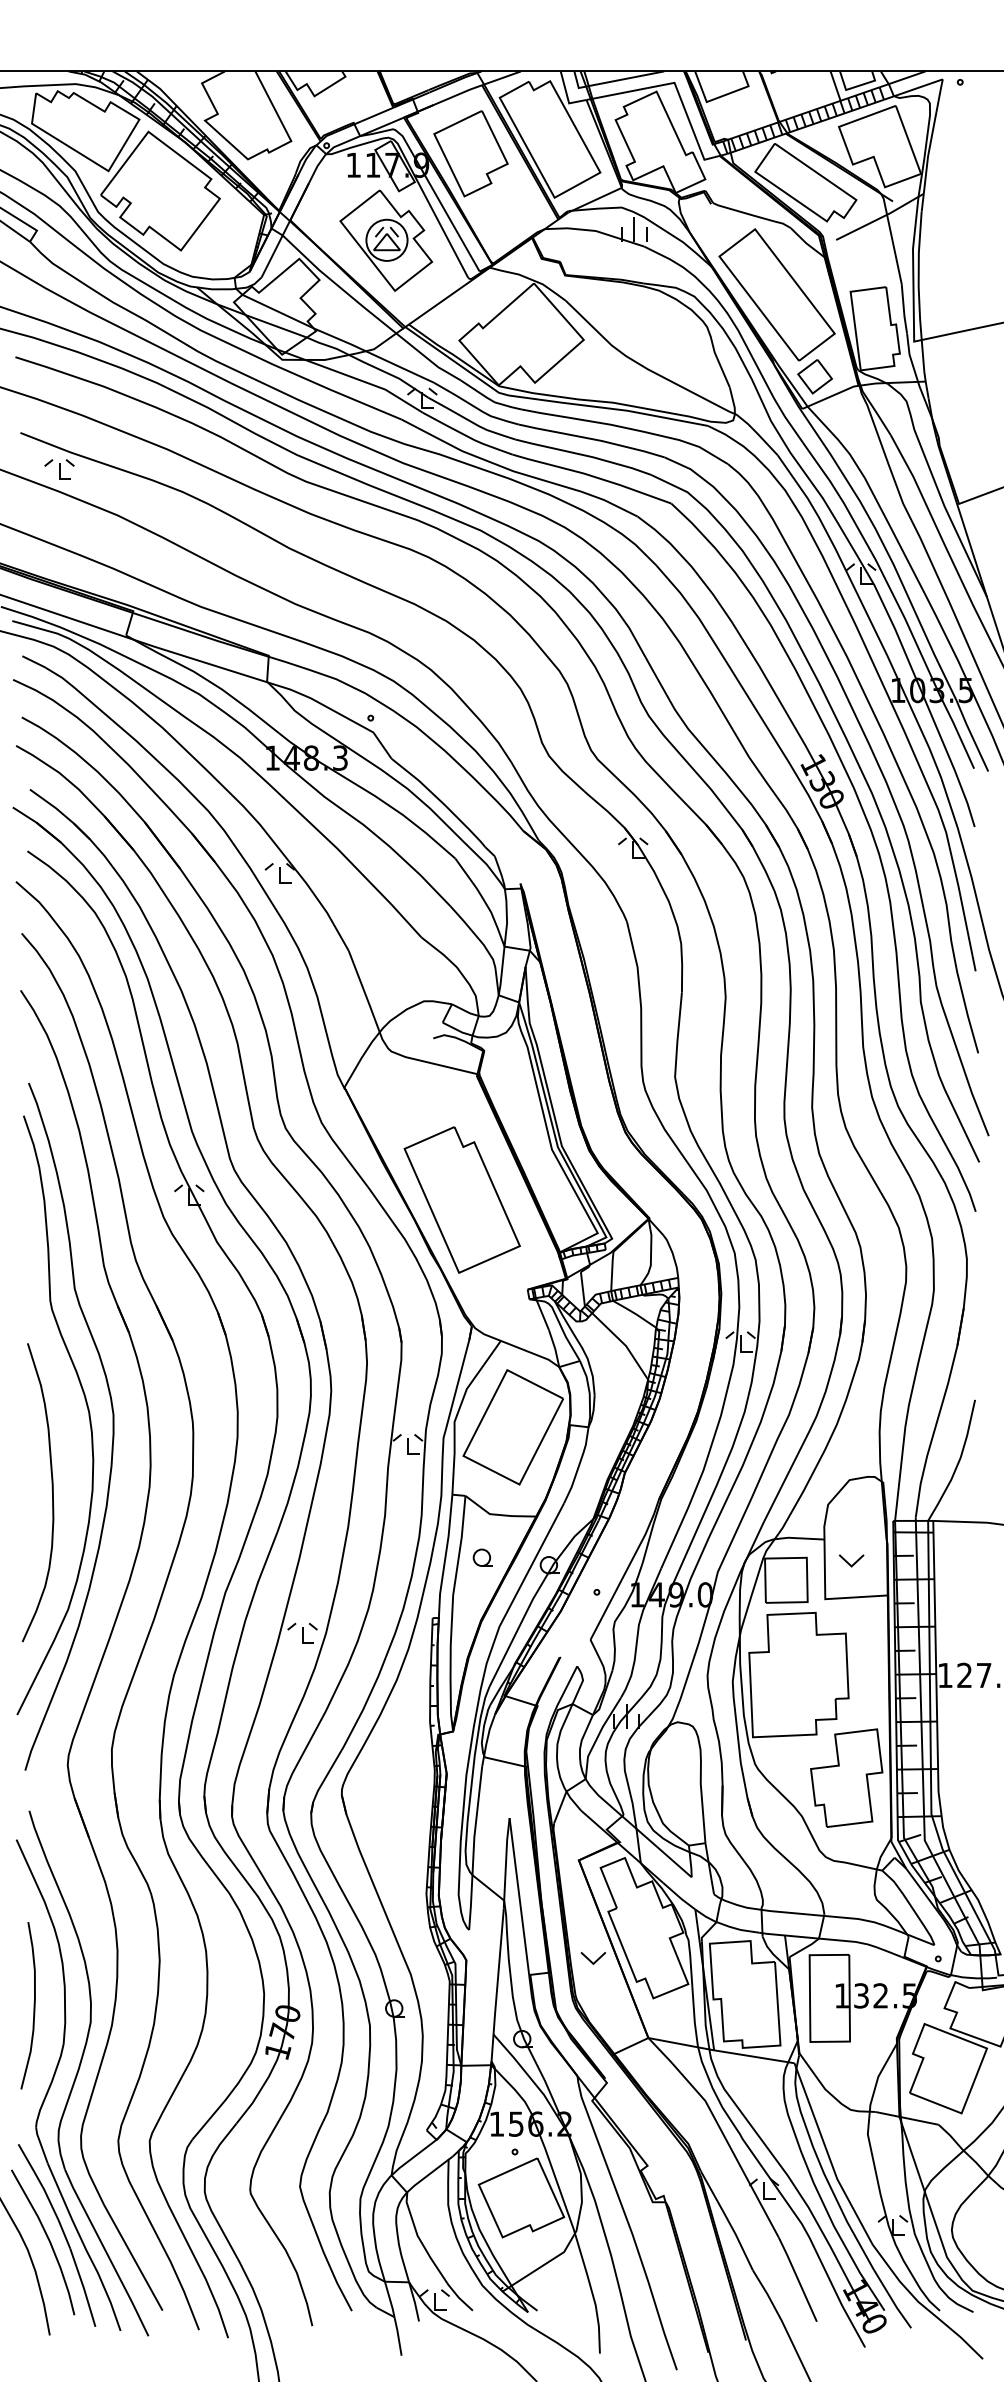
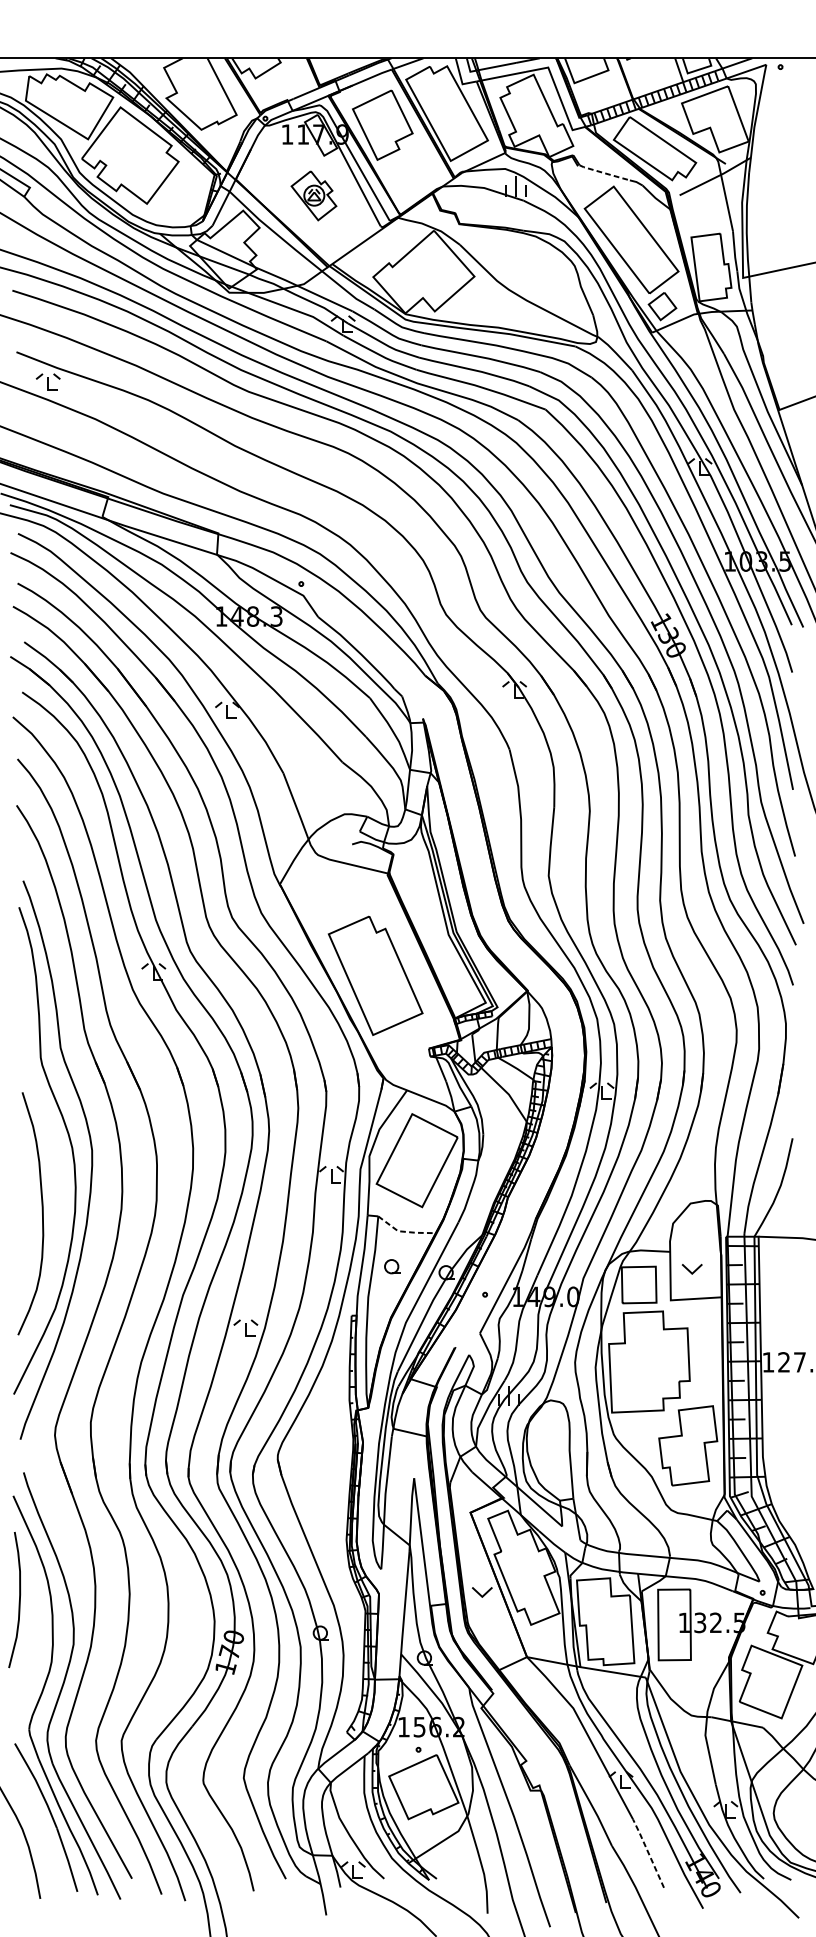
line: (743, 212) -> (604, 172), solid -> dashed
part: (386, 240) -> (314, 195), size x0.6
line: (497, 1514) -> (404, 1231), solid -> dashed
curve: (33, 2005) -> (18, 1599), moved
curve: (47, 2239) -> (38, 1820), removed
line: (797, 2279) -> (648, 1853), solid -> dashed

